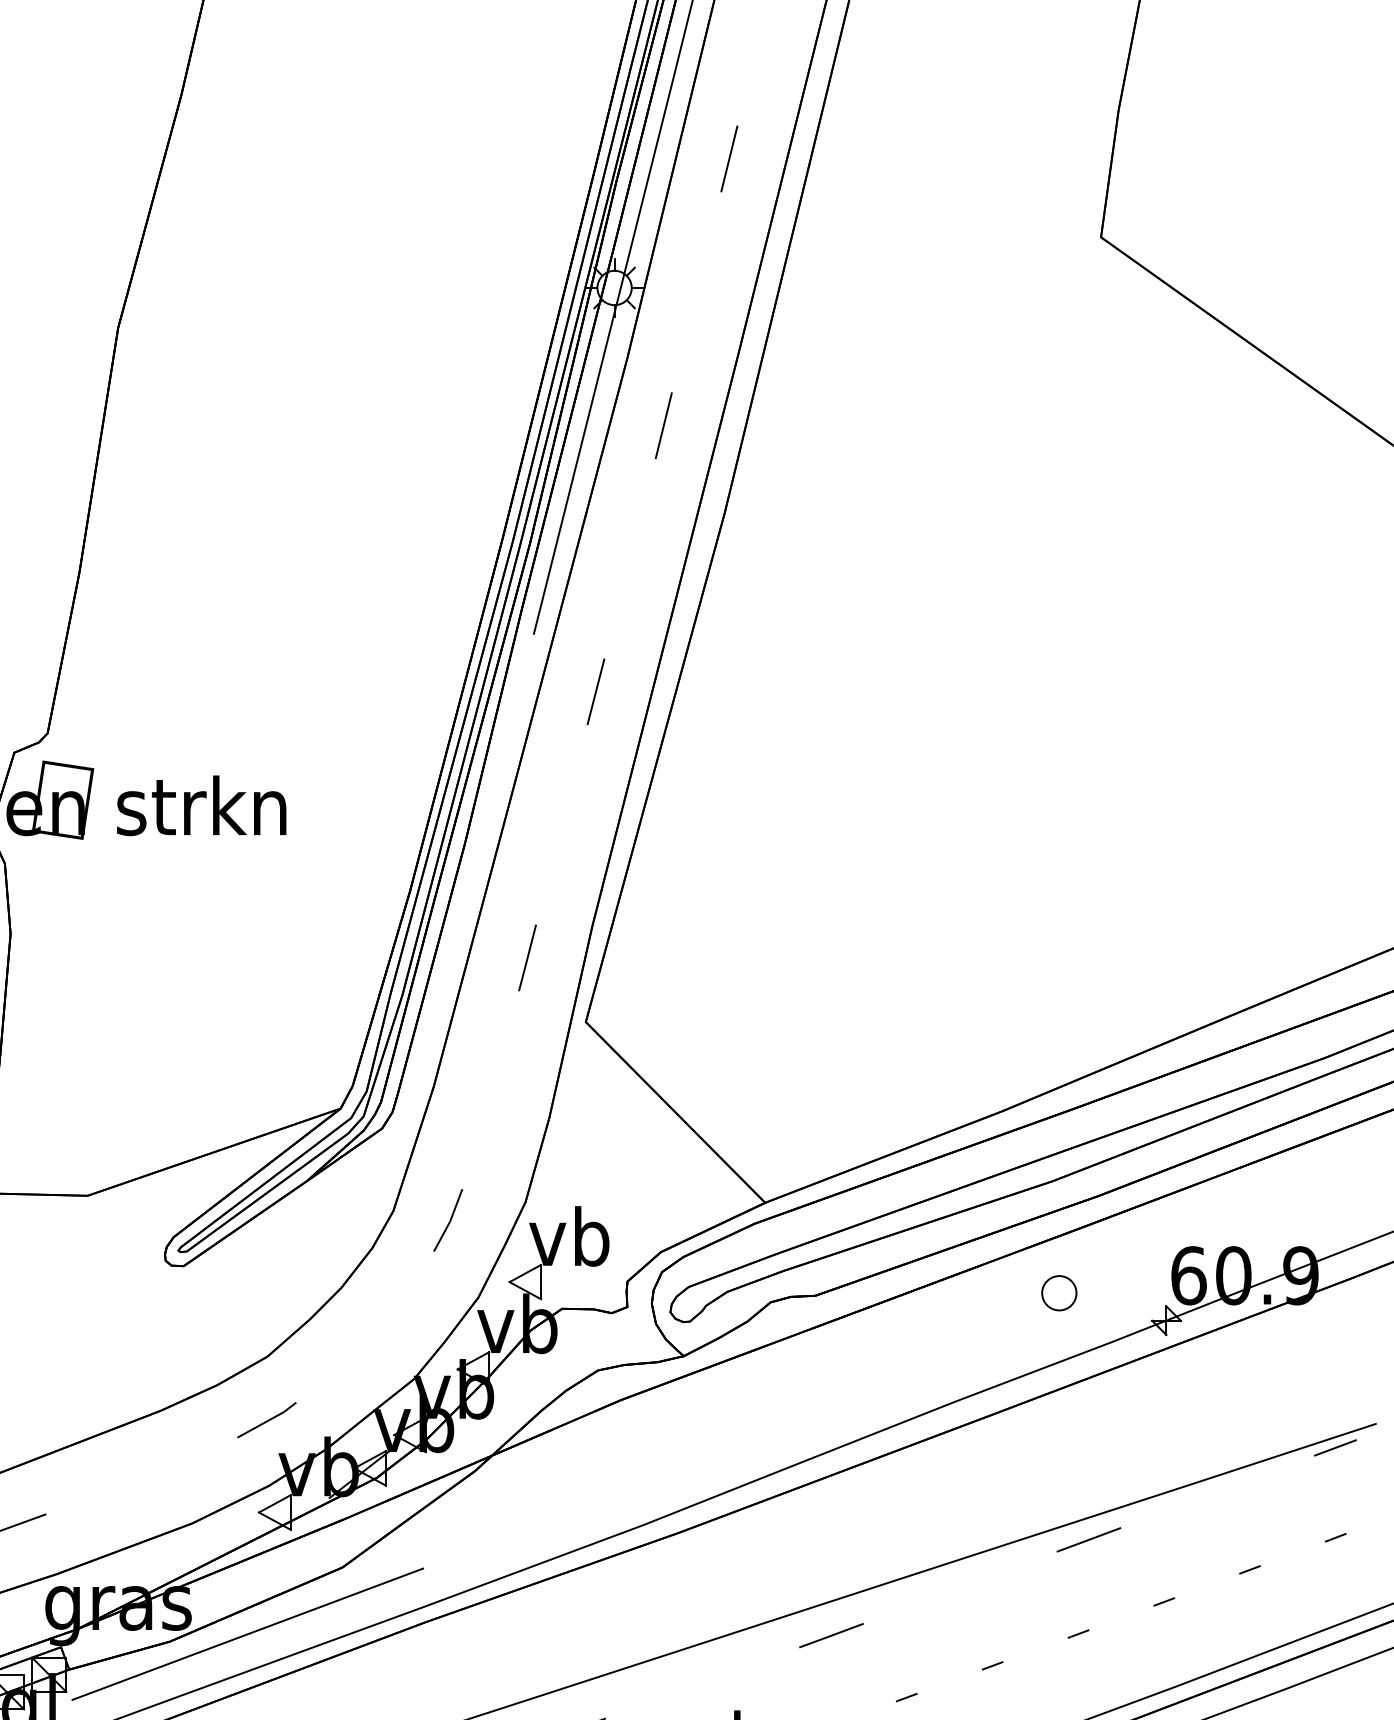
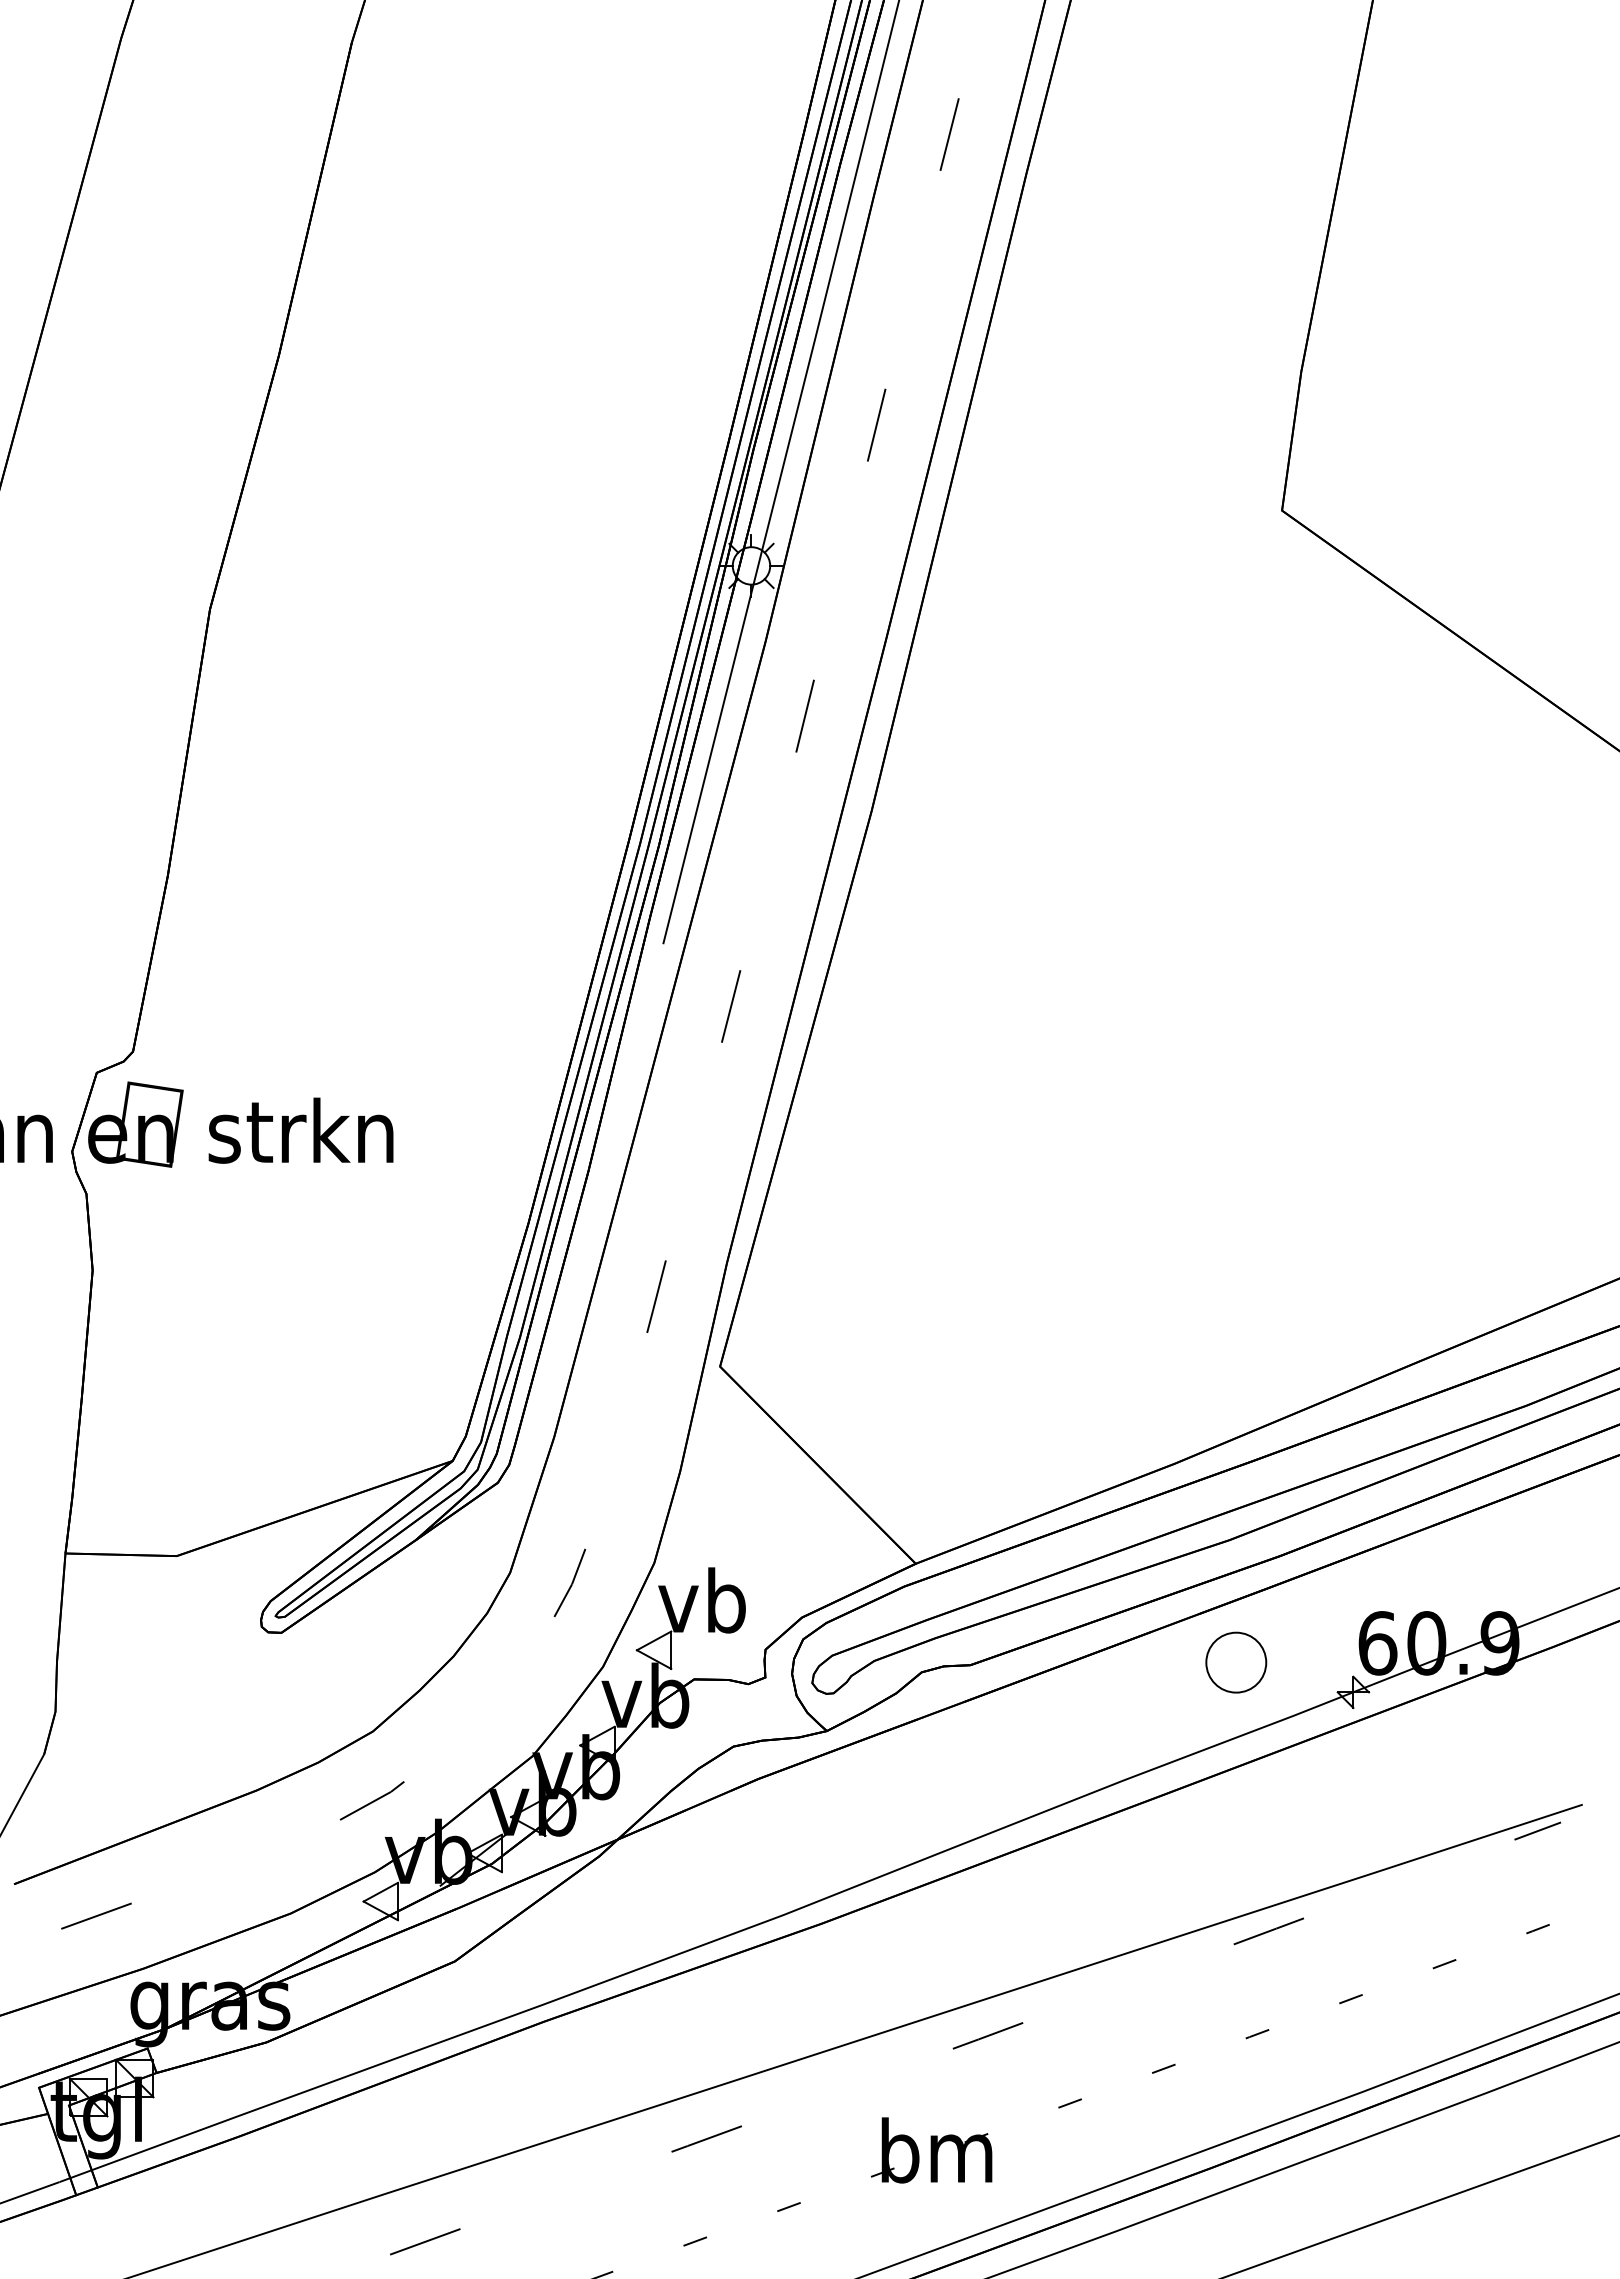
part: (1059, 1292) -> (1236, 1661), size x1.6
line: (247, 1633) -> (351, 2033), removed

